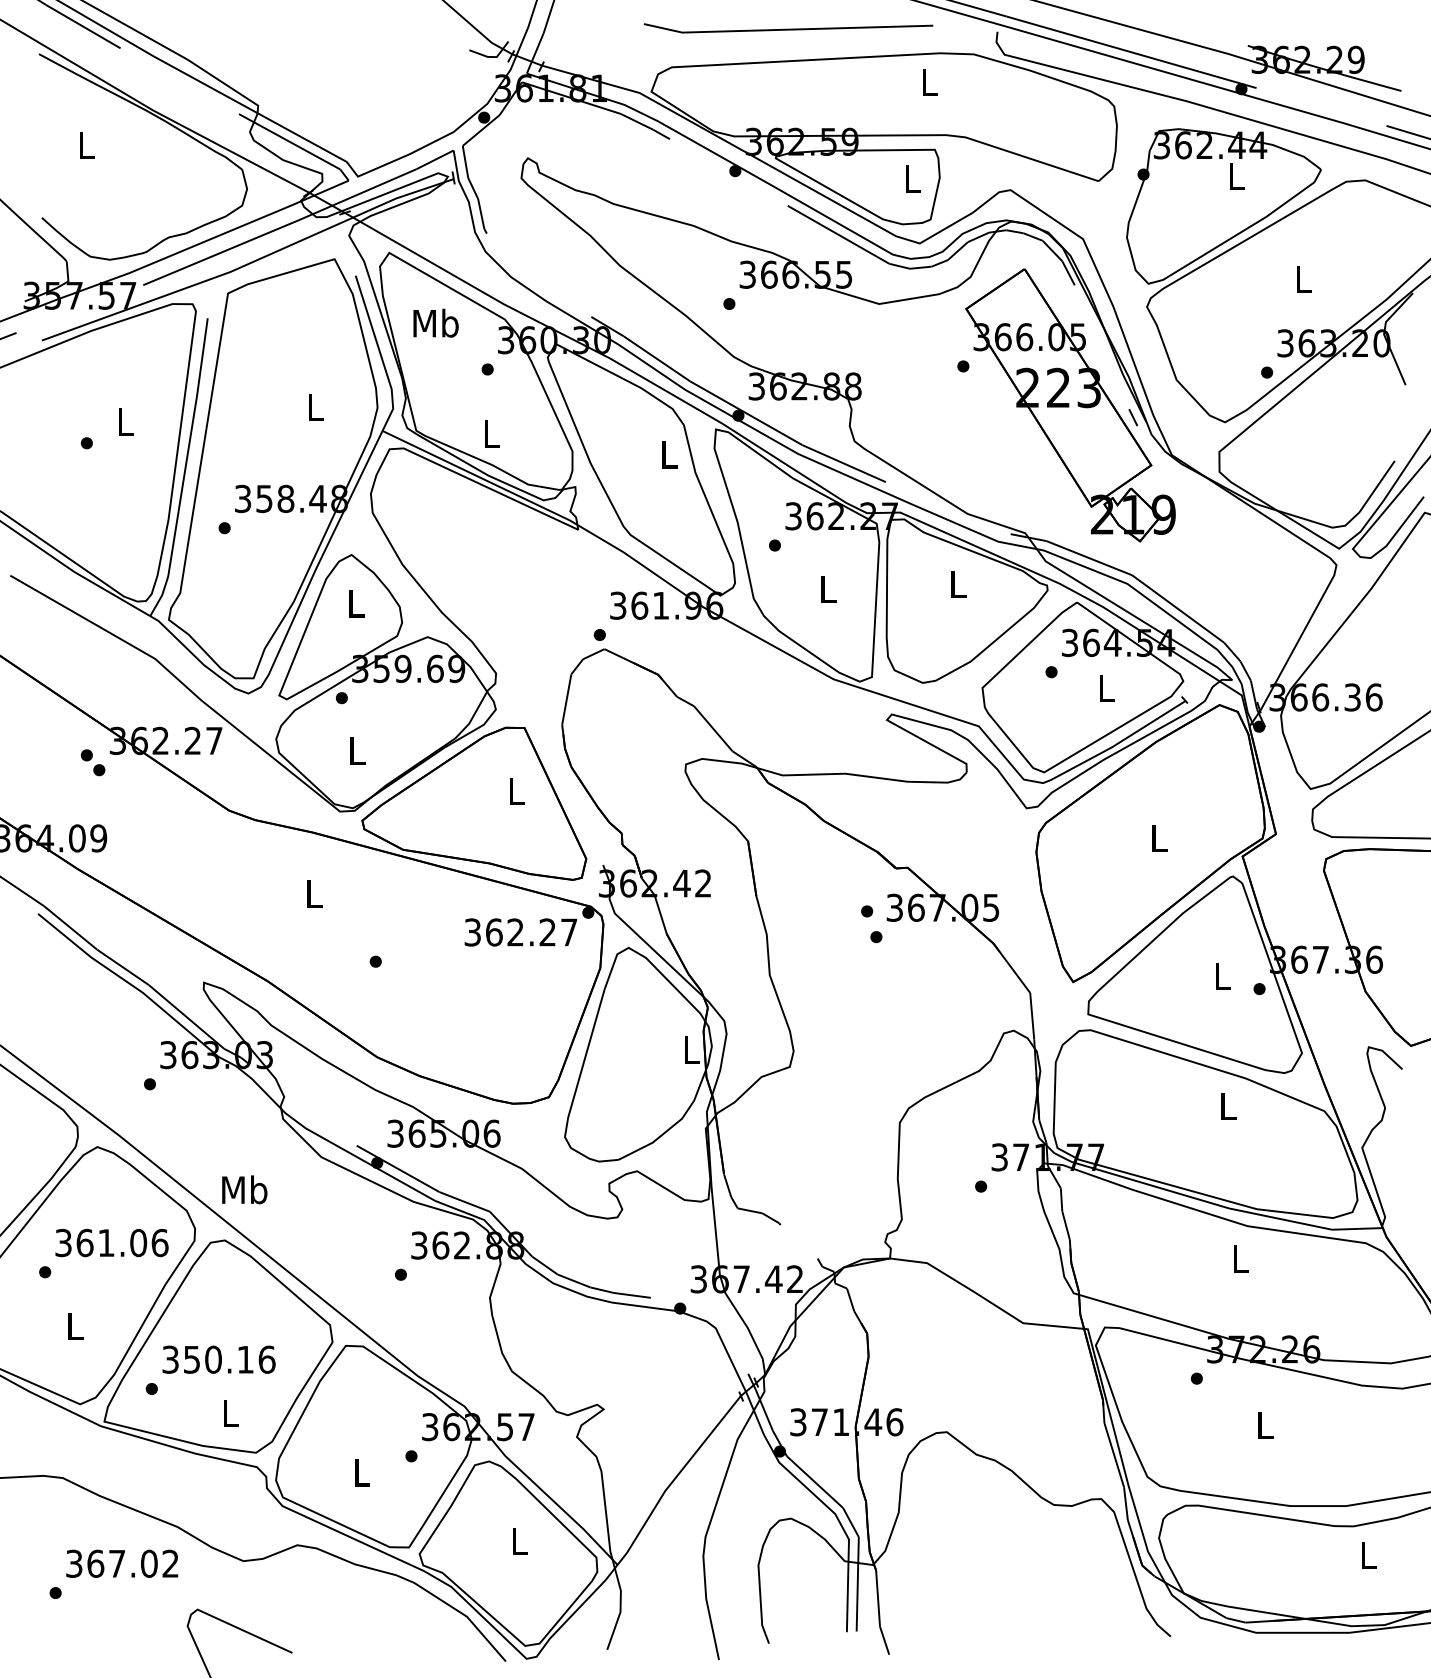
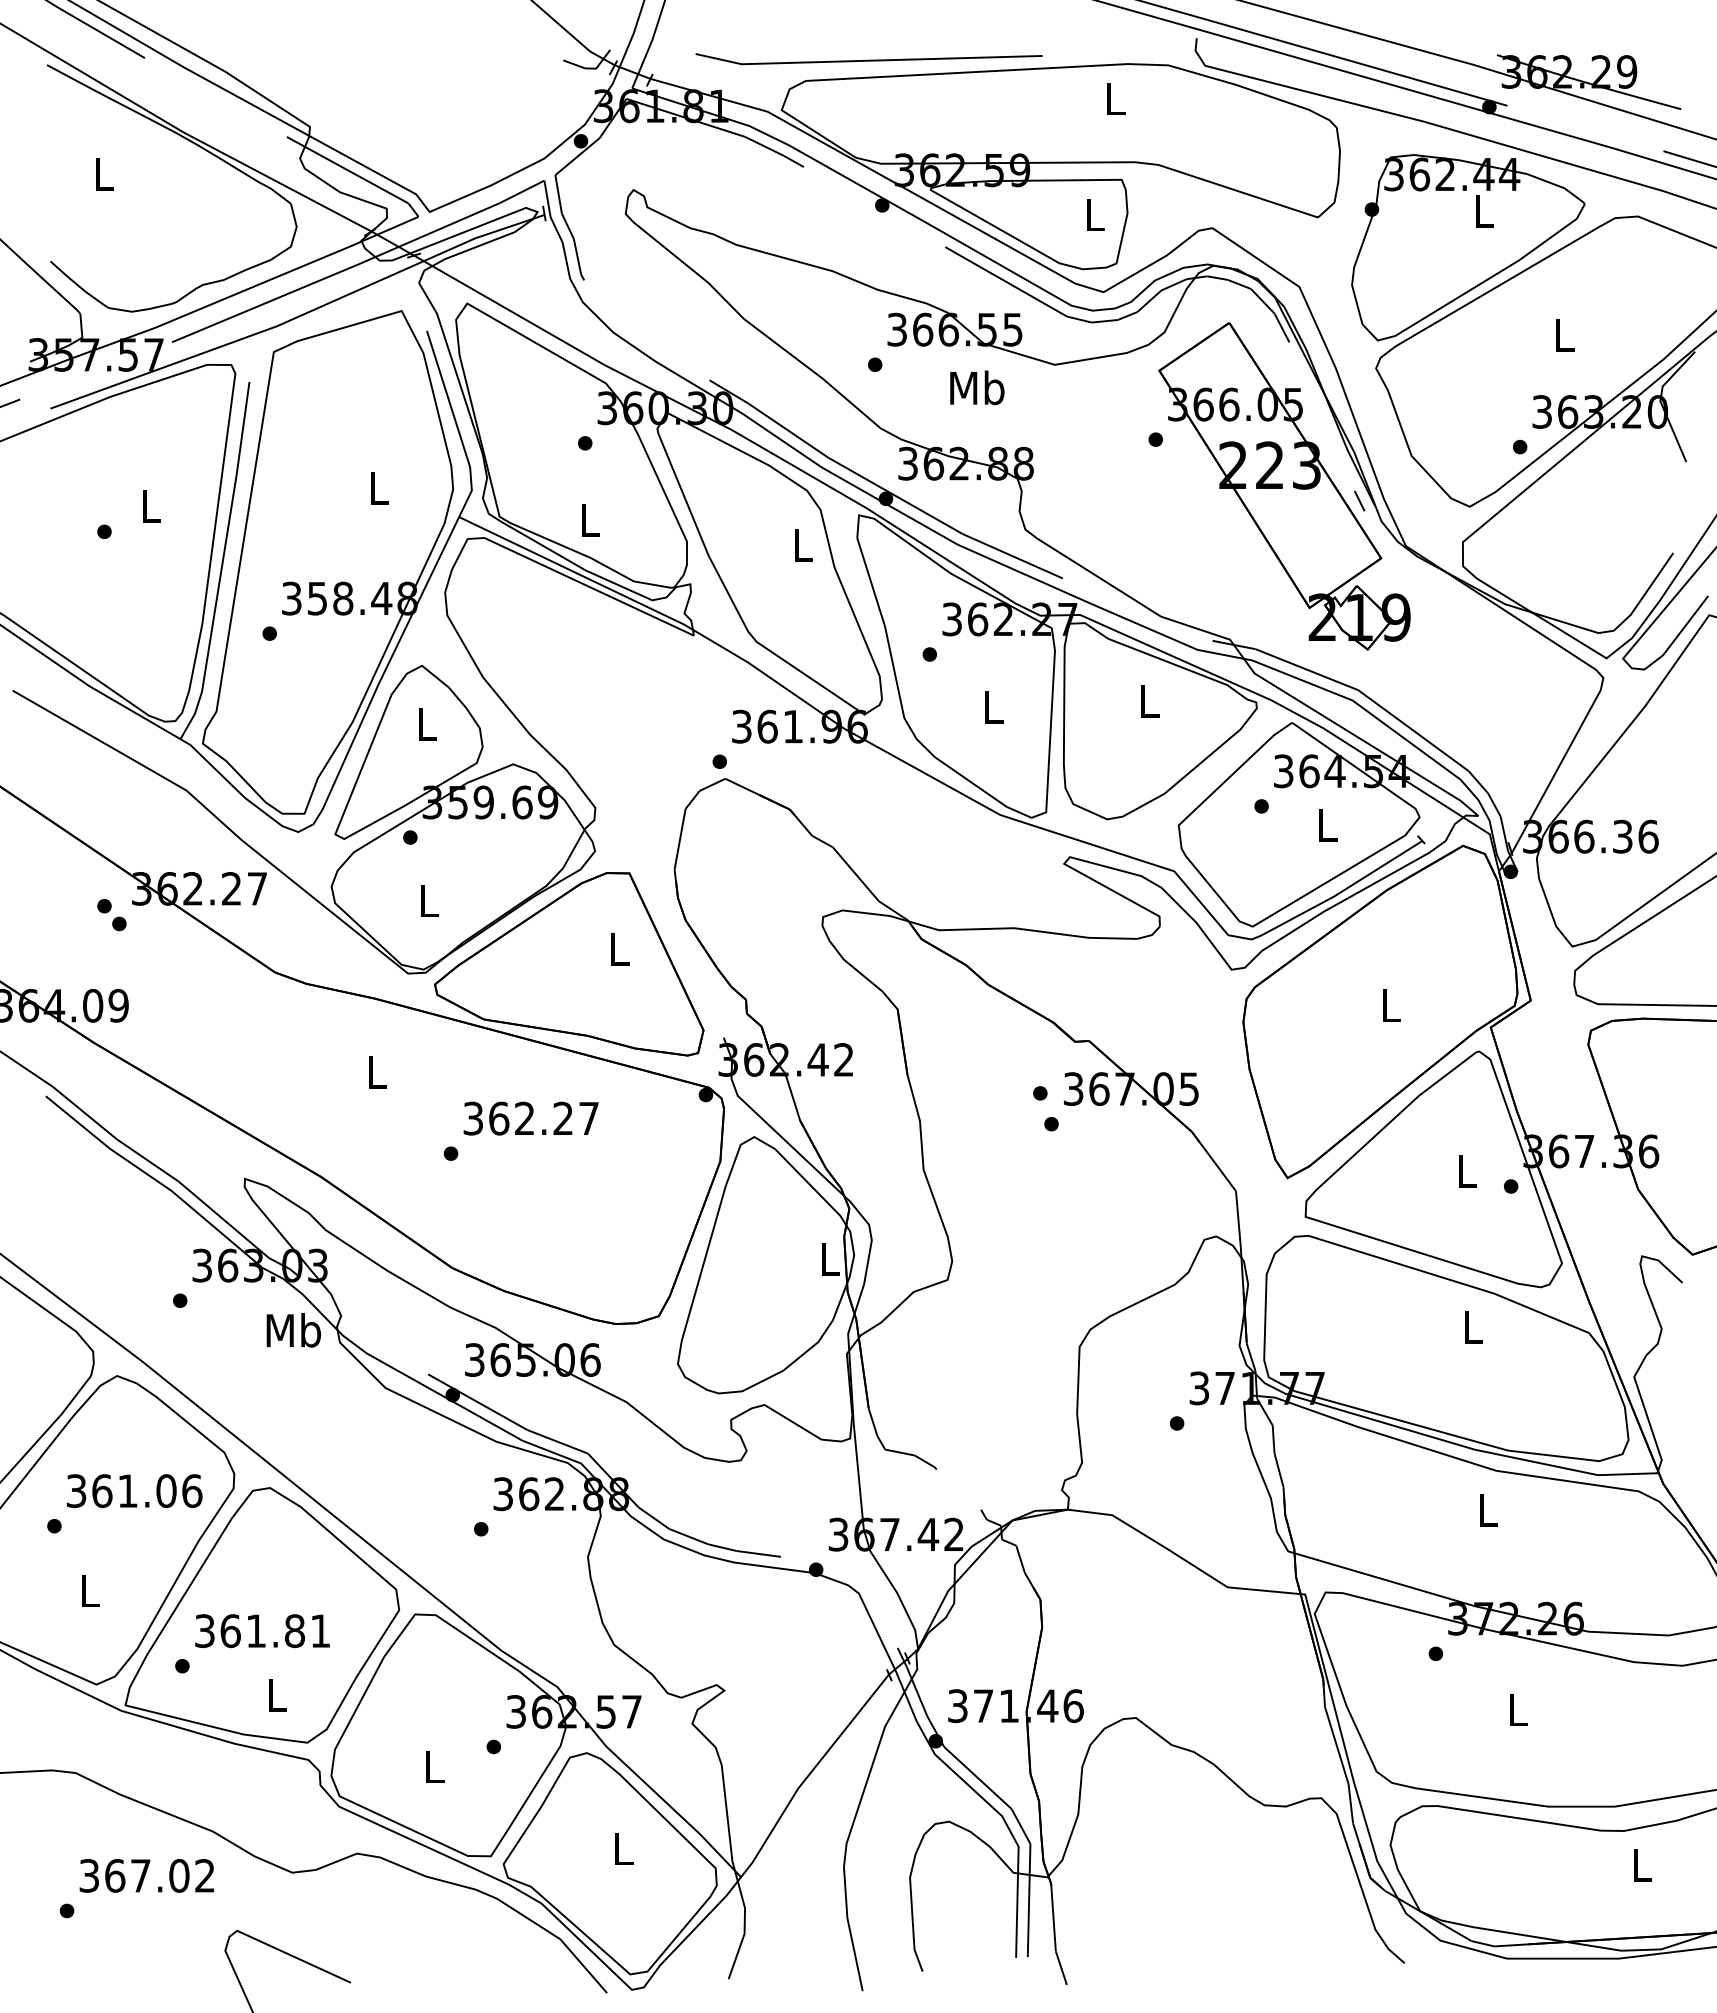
line: (788, 28) -> (868, 59), moved
text: (436, 322) -> (977, 387), moved
text: (520, 932) -> (530, 1118), moved
text: (244, 1189) -> (293, 1330), moved
text: (229, 1360) -> (275, 1631), 350.16 -> 361.81

